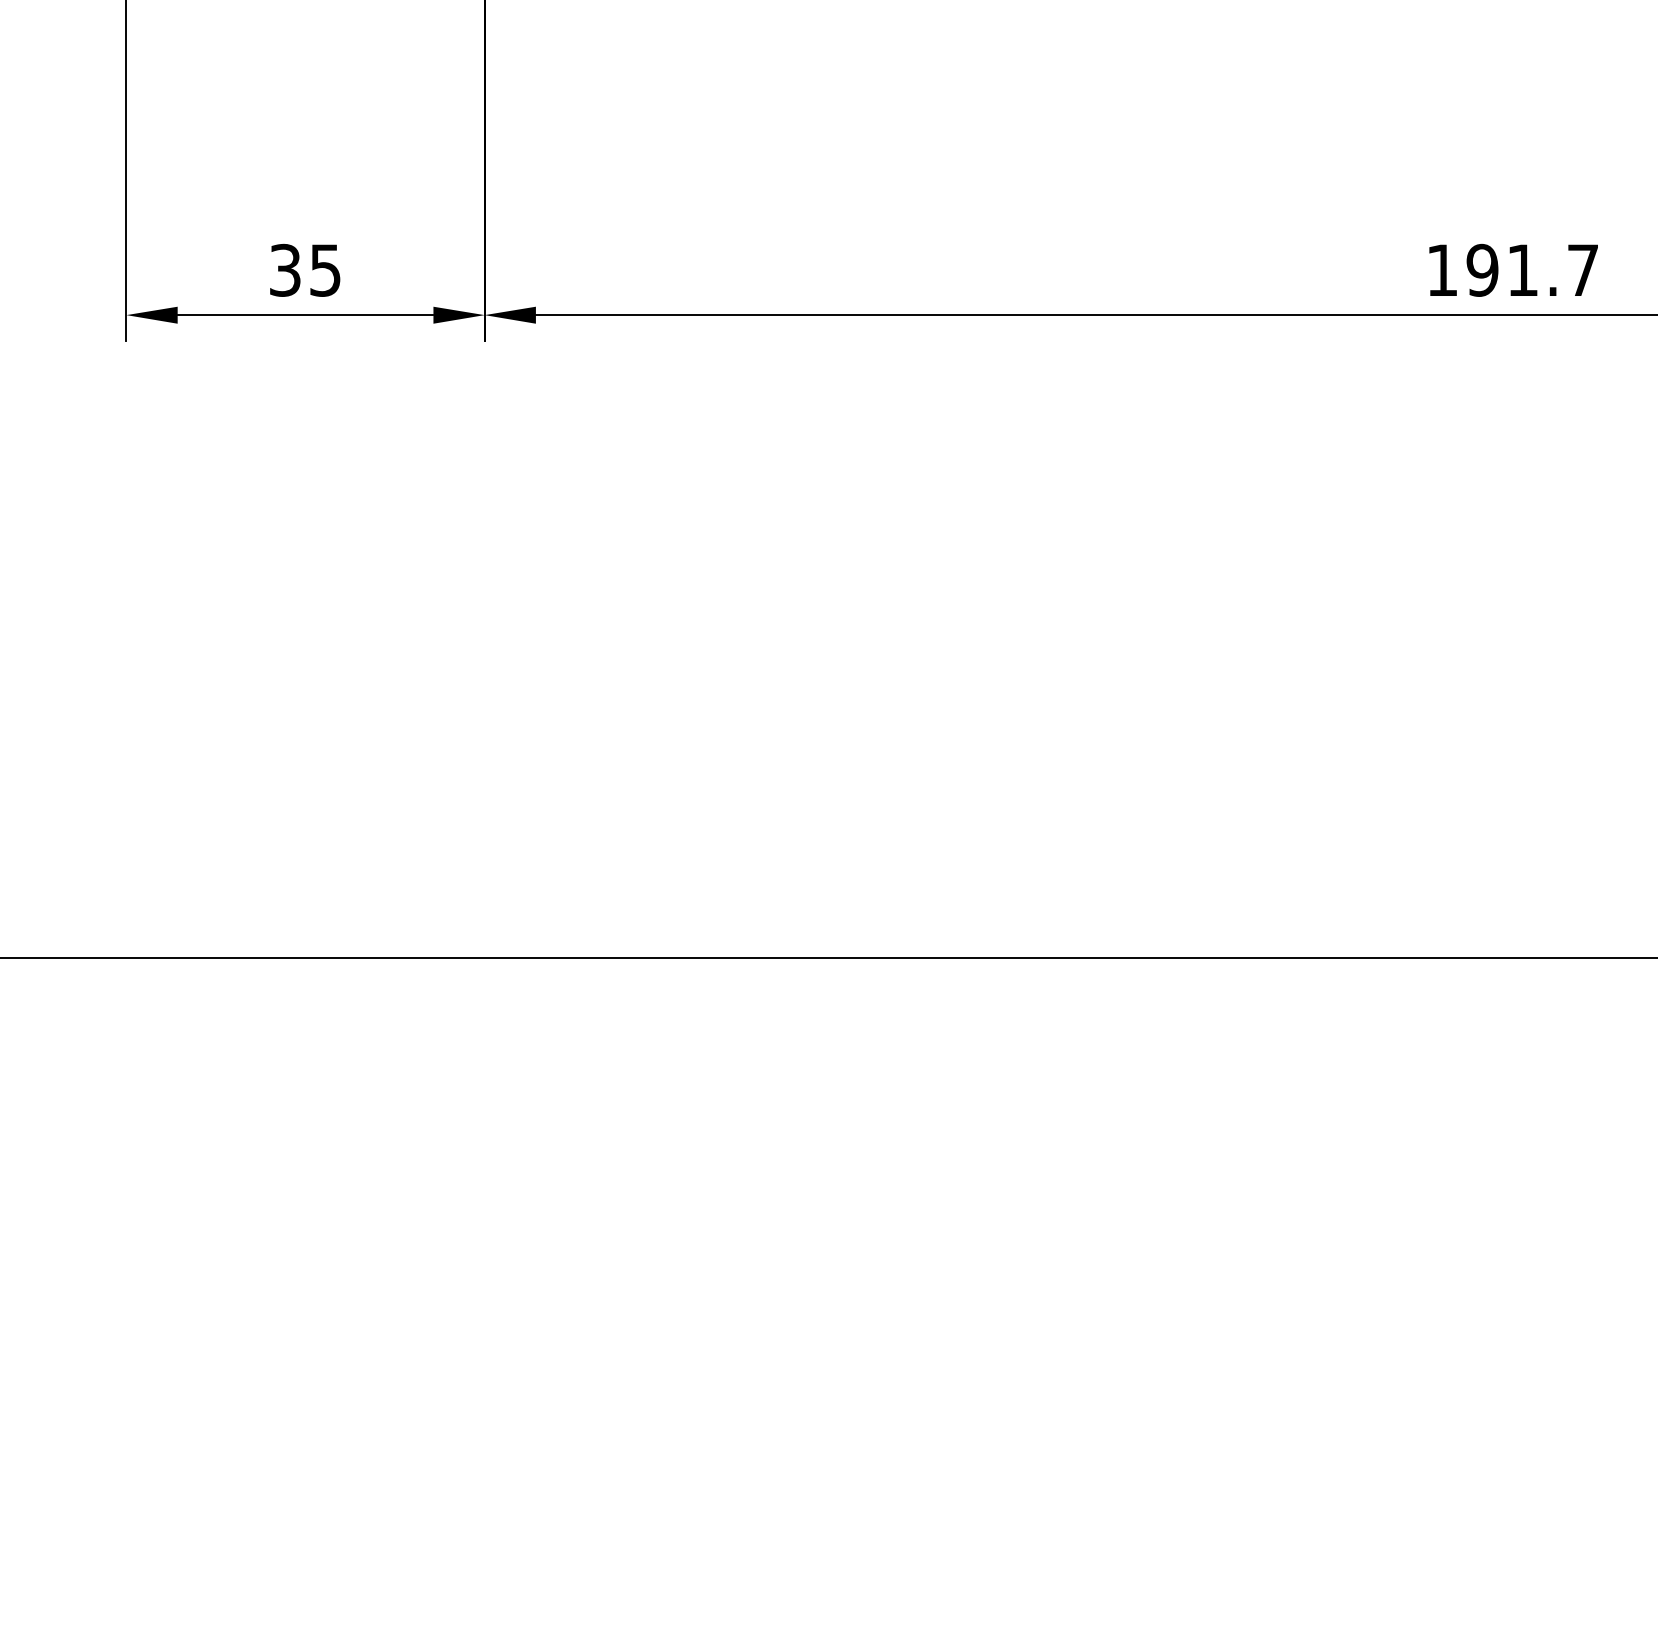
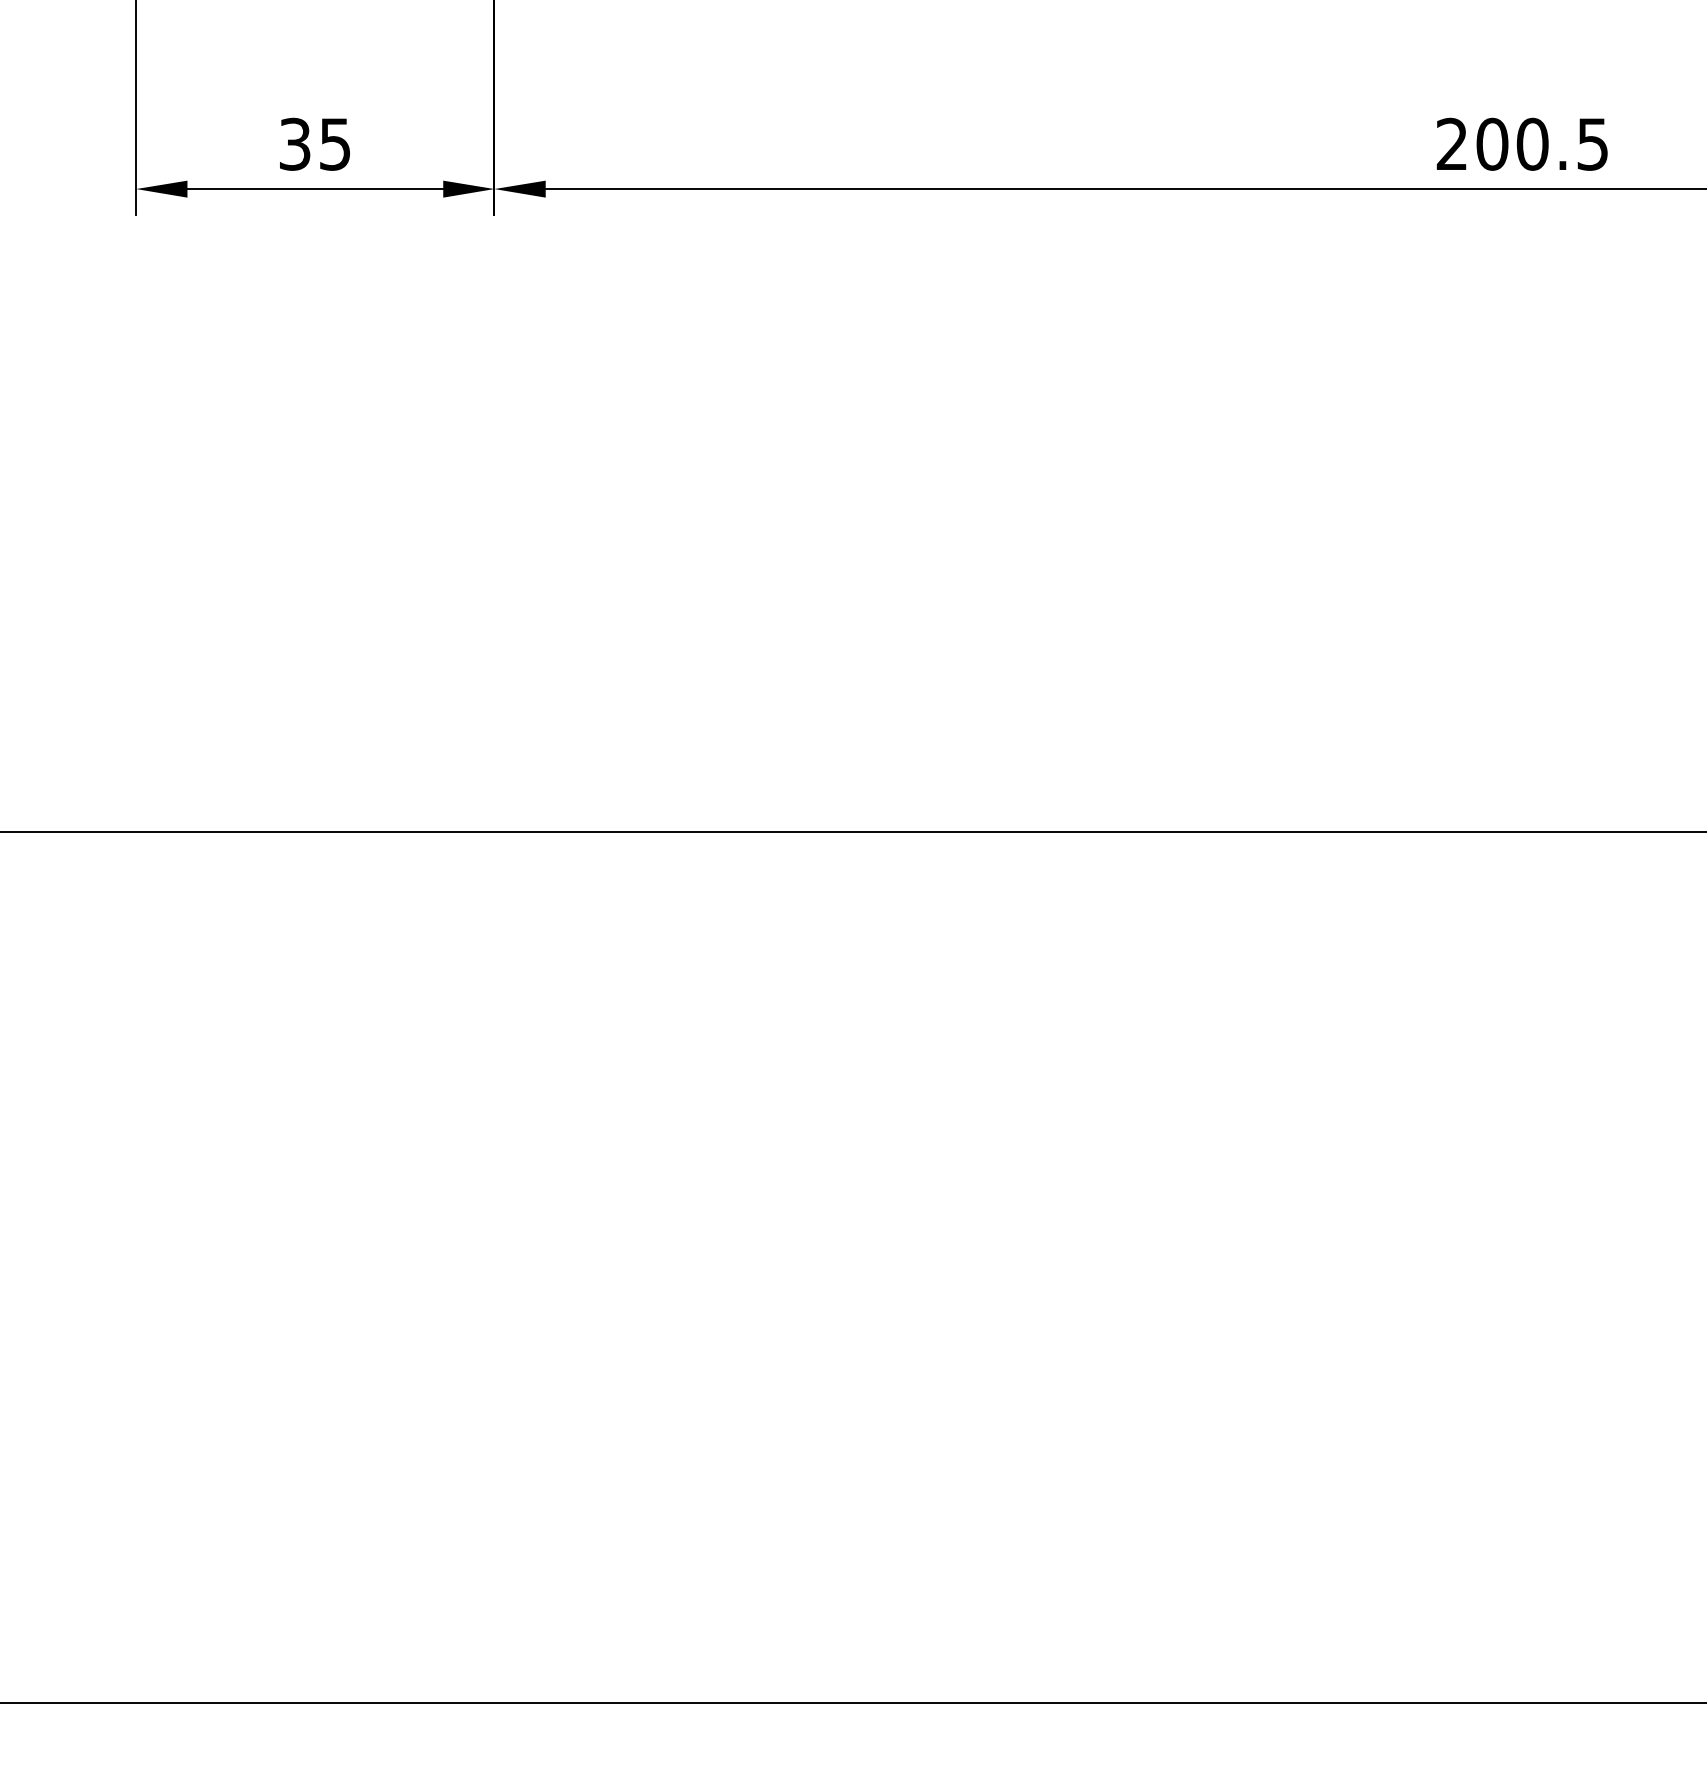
text: (1511, 269) -> (1521, 143), 191.7 -> 200.5

